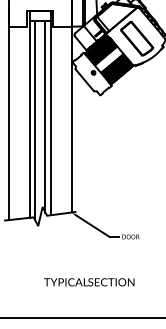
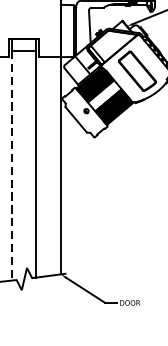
line: (45, 116) -> (30, 162), removed
line: (29, 120) -> (11, 166), solid -> dashed
line: (35, 120) -> (18, 166), removed

